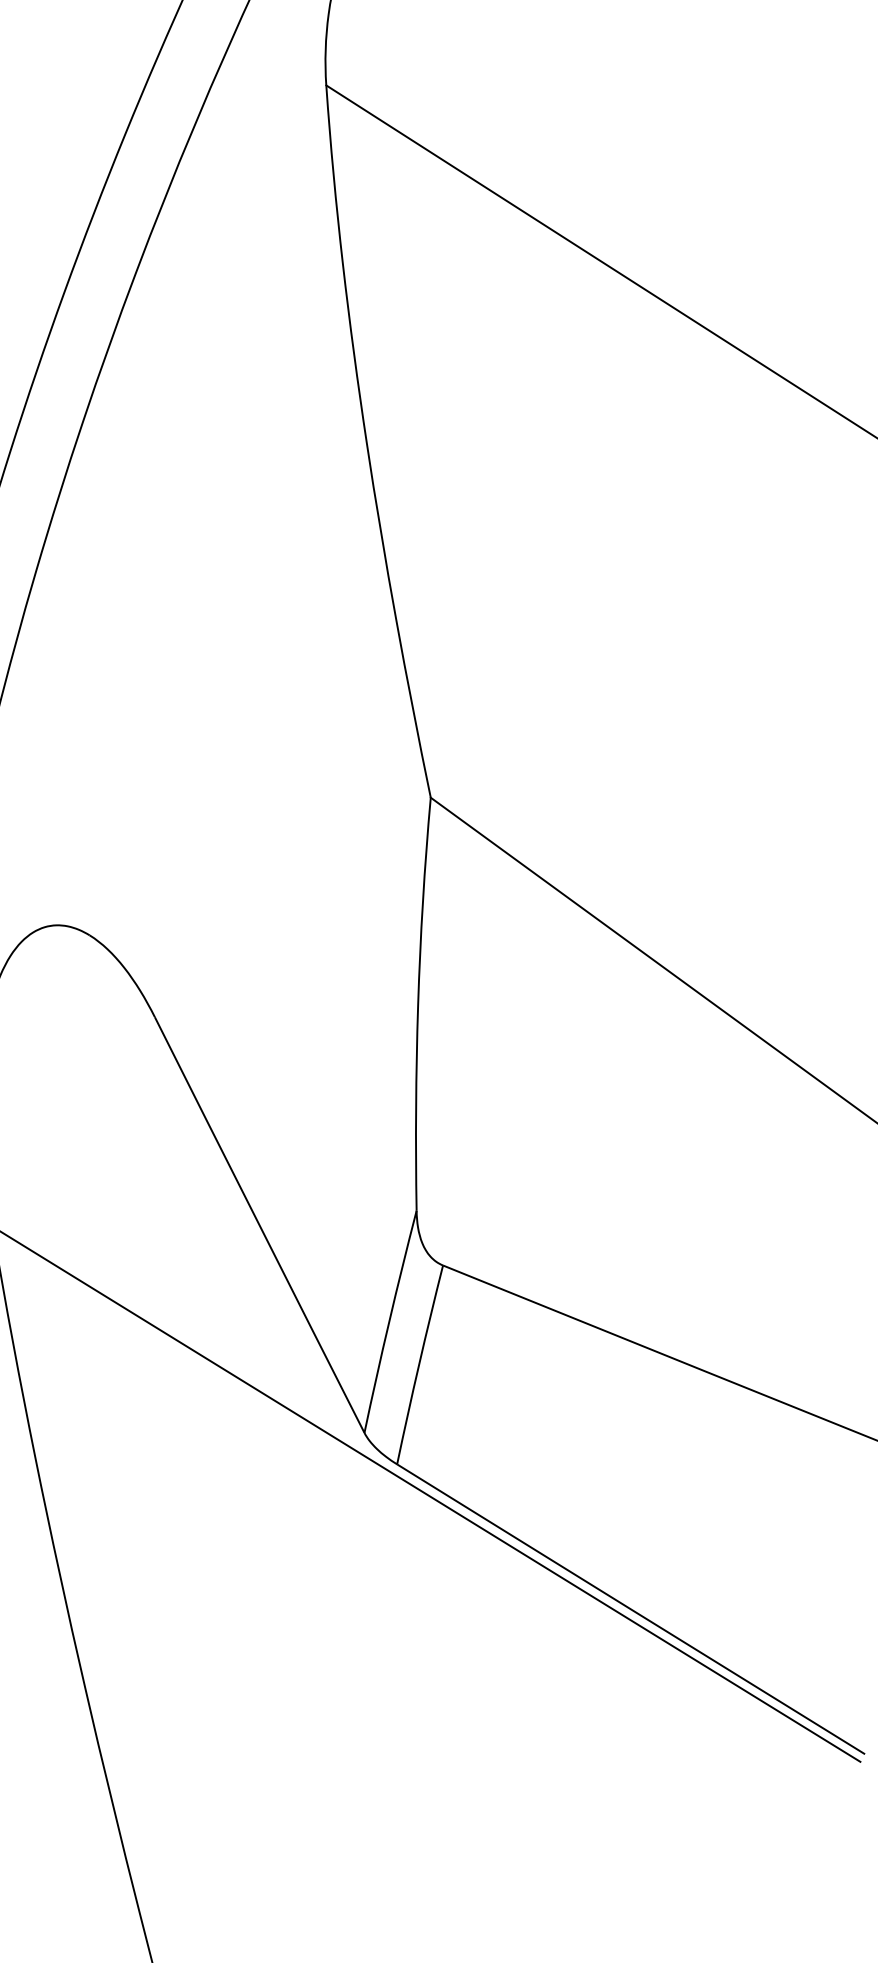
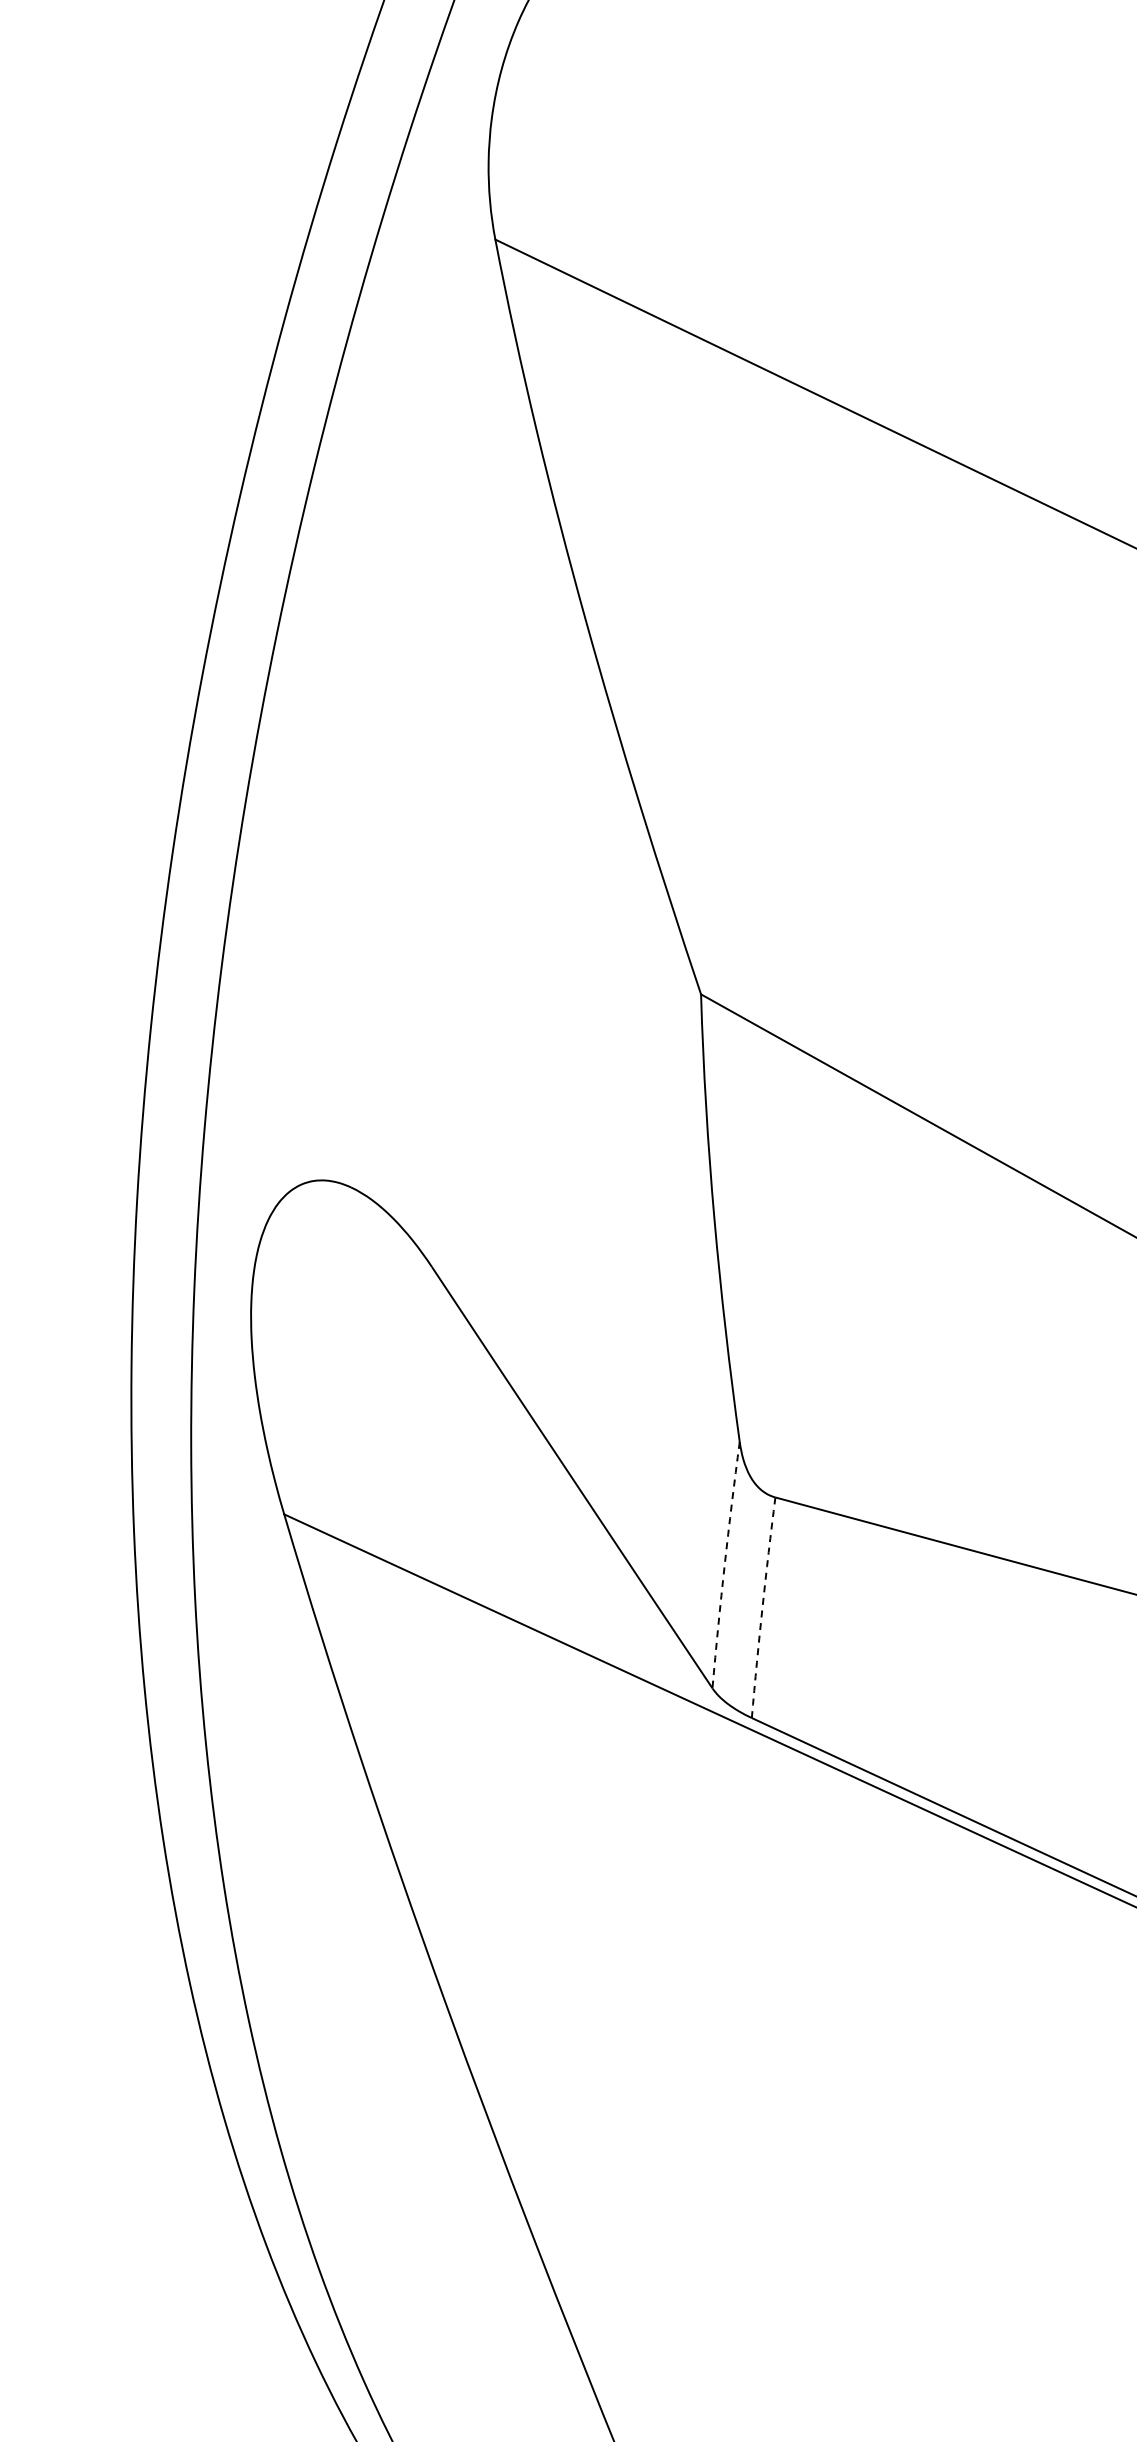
arc: (389, 1321) -> (724, 1564), solid -> dashed
arc: (419, 1364) -> (762, 1607), solid -> dashed

